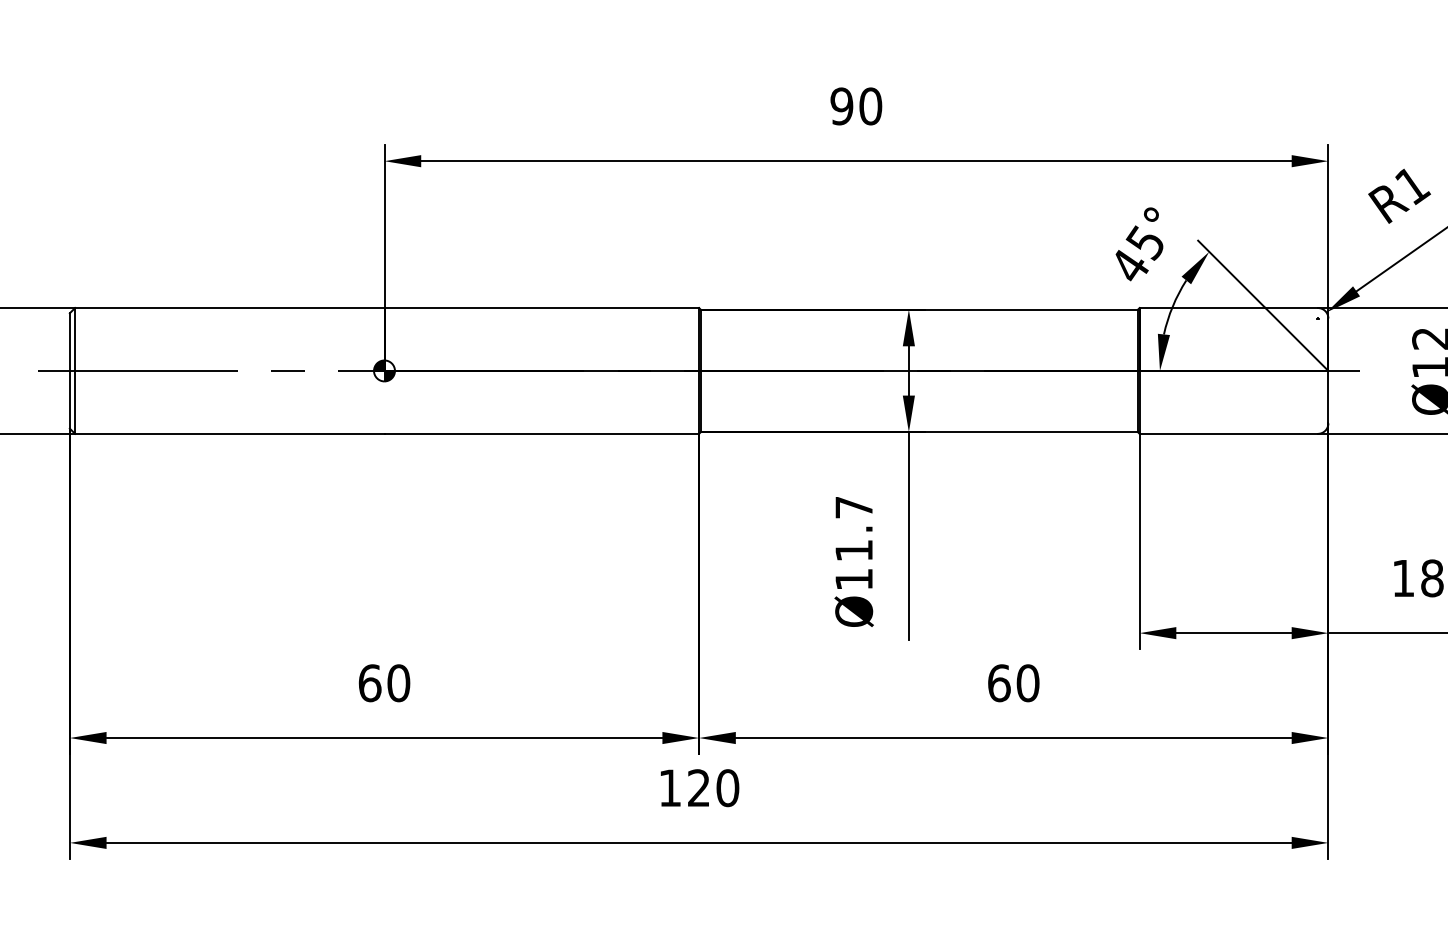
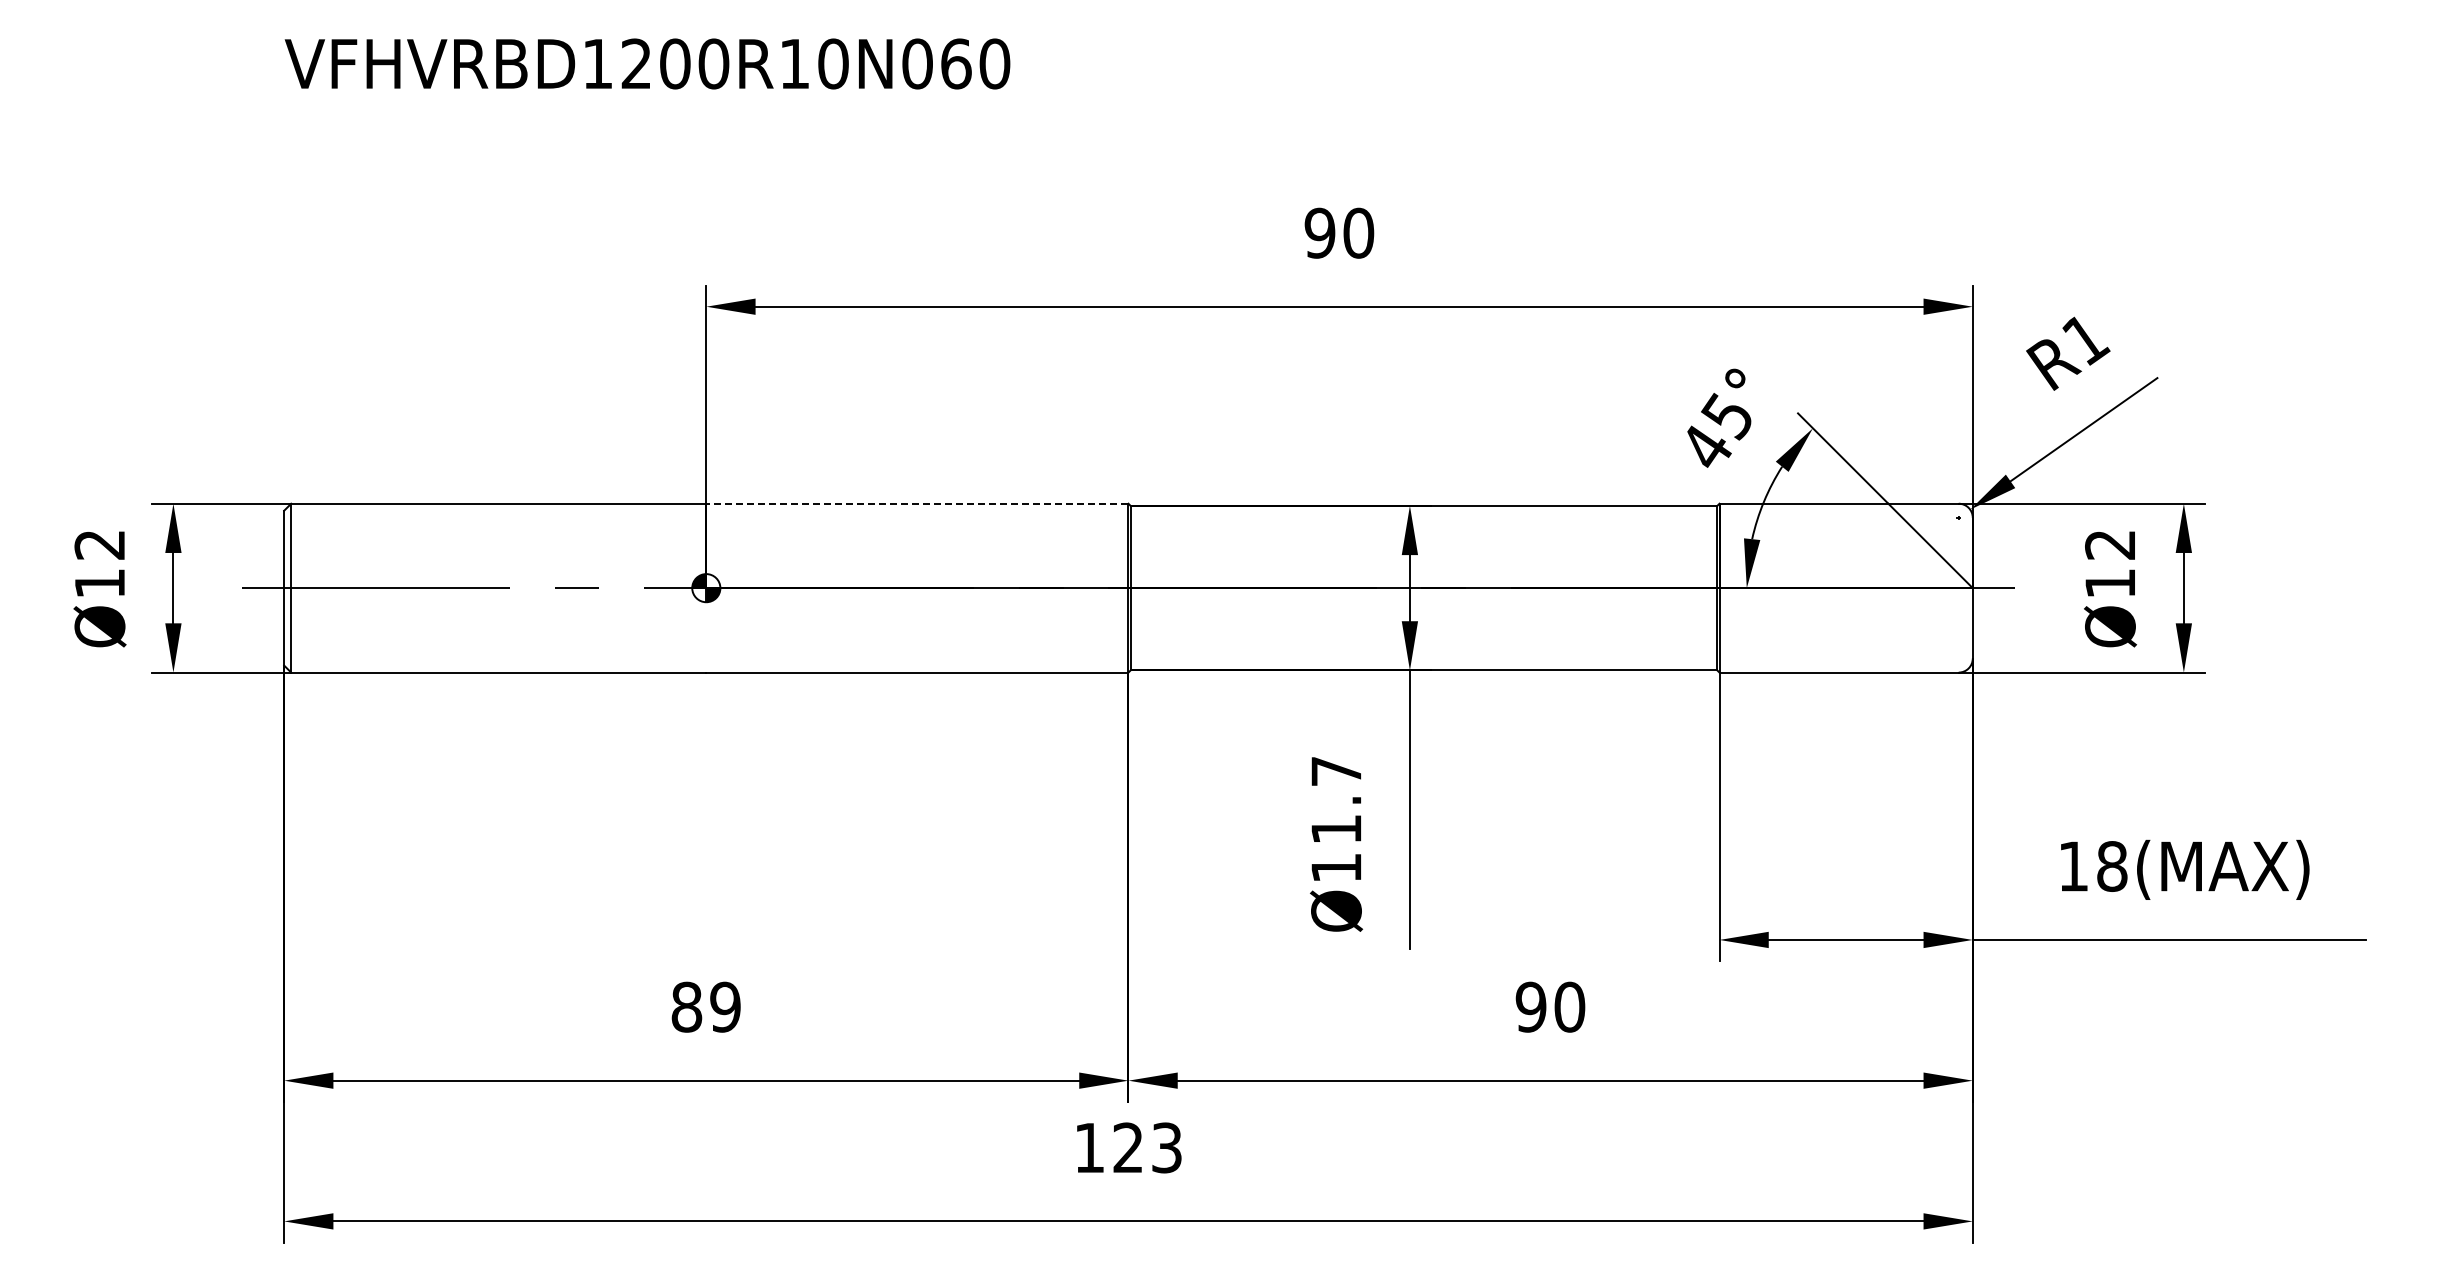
line: (541, 307) -> (916, 503), solid -> dashed
text: (383, 682) -> (705, 1006), 60 -> 89
text: (998, 682) -> (1530, 1006), 60 -> 90
text: (727, 787) -> (1166, 1147), 120 -> 123

